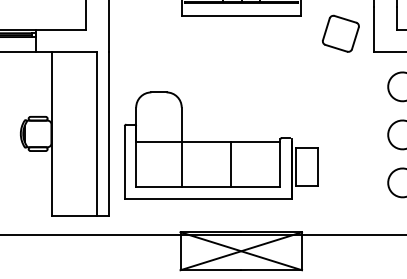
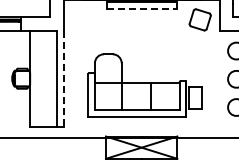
line: (242, 16) -> (142, 9), solid -> dashed
line: (108, 133) -> (63, 78), solid -> dashed
part: (220, 145) -> (144, 85), moved

